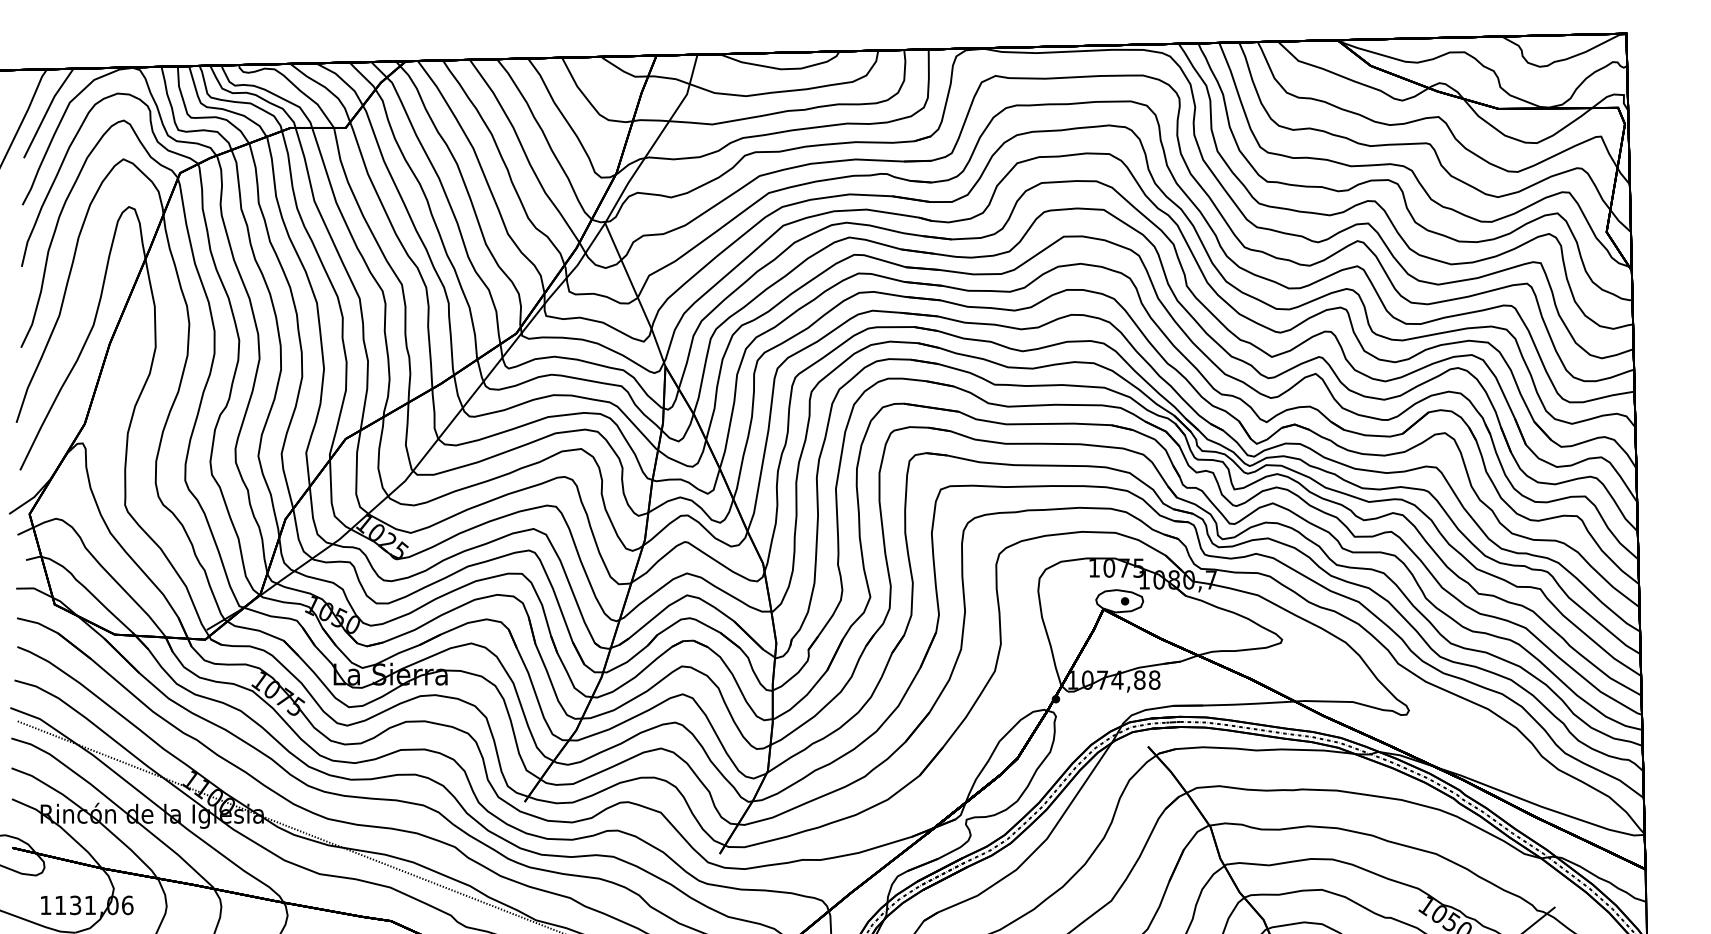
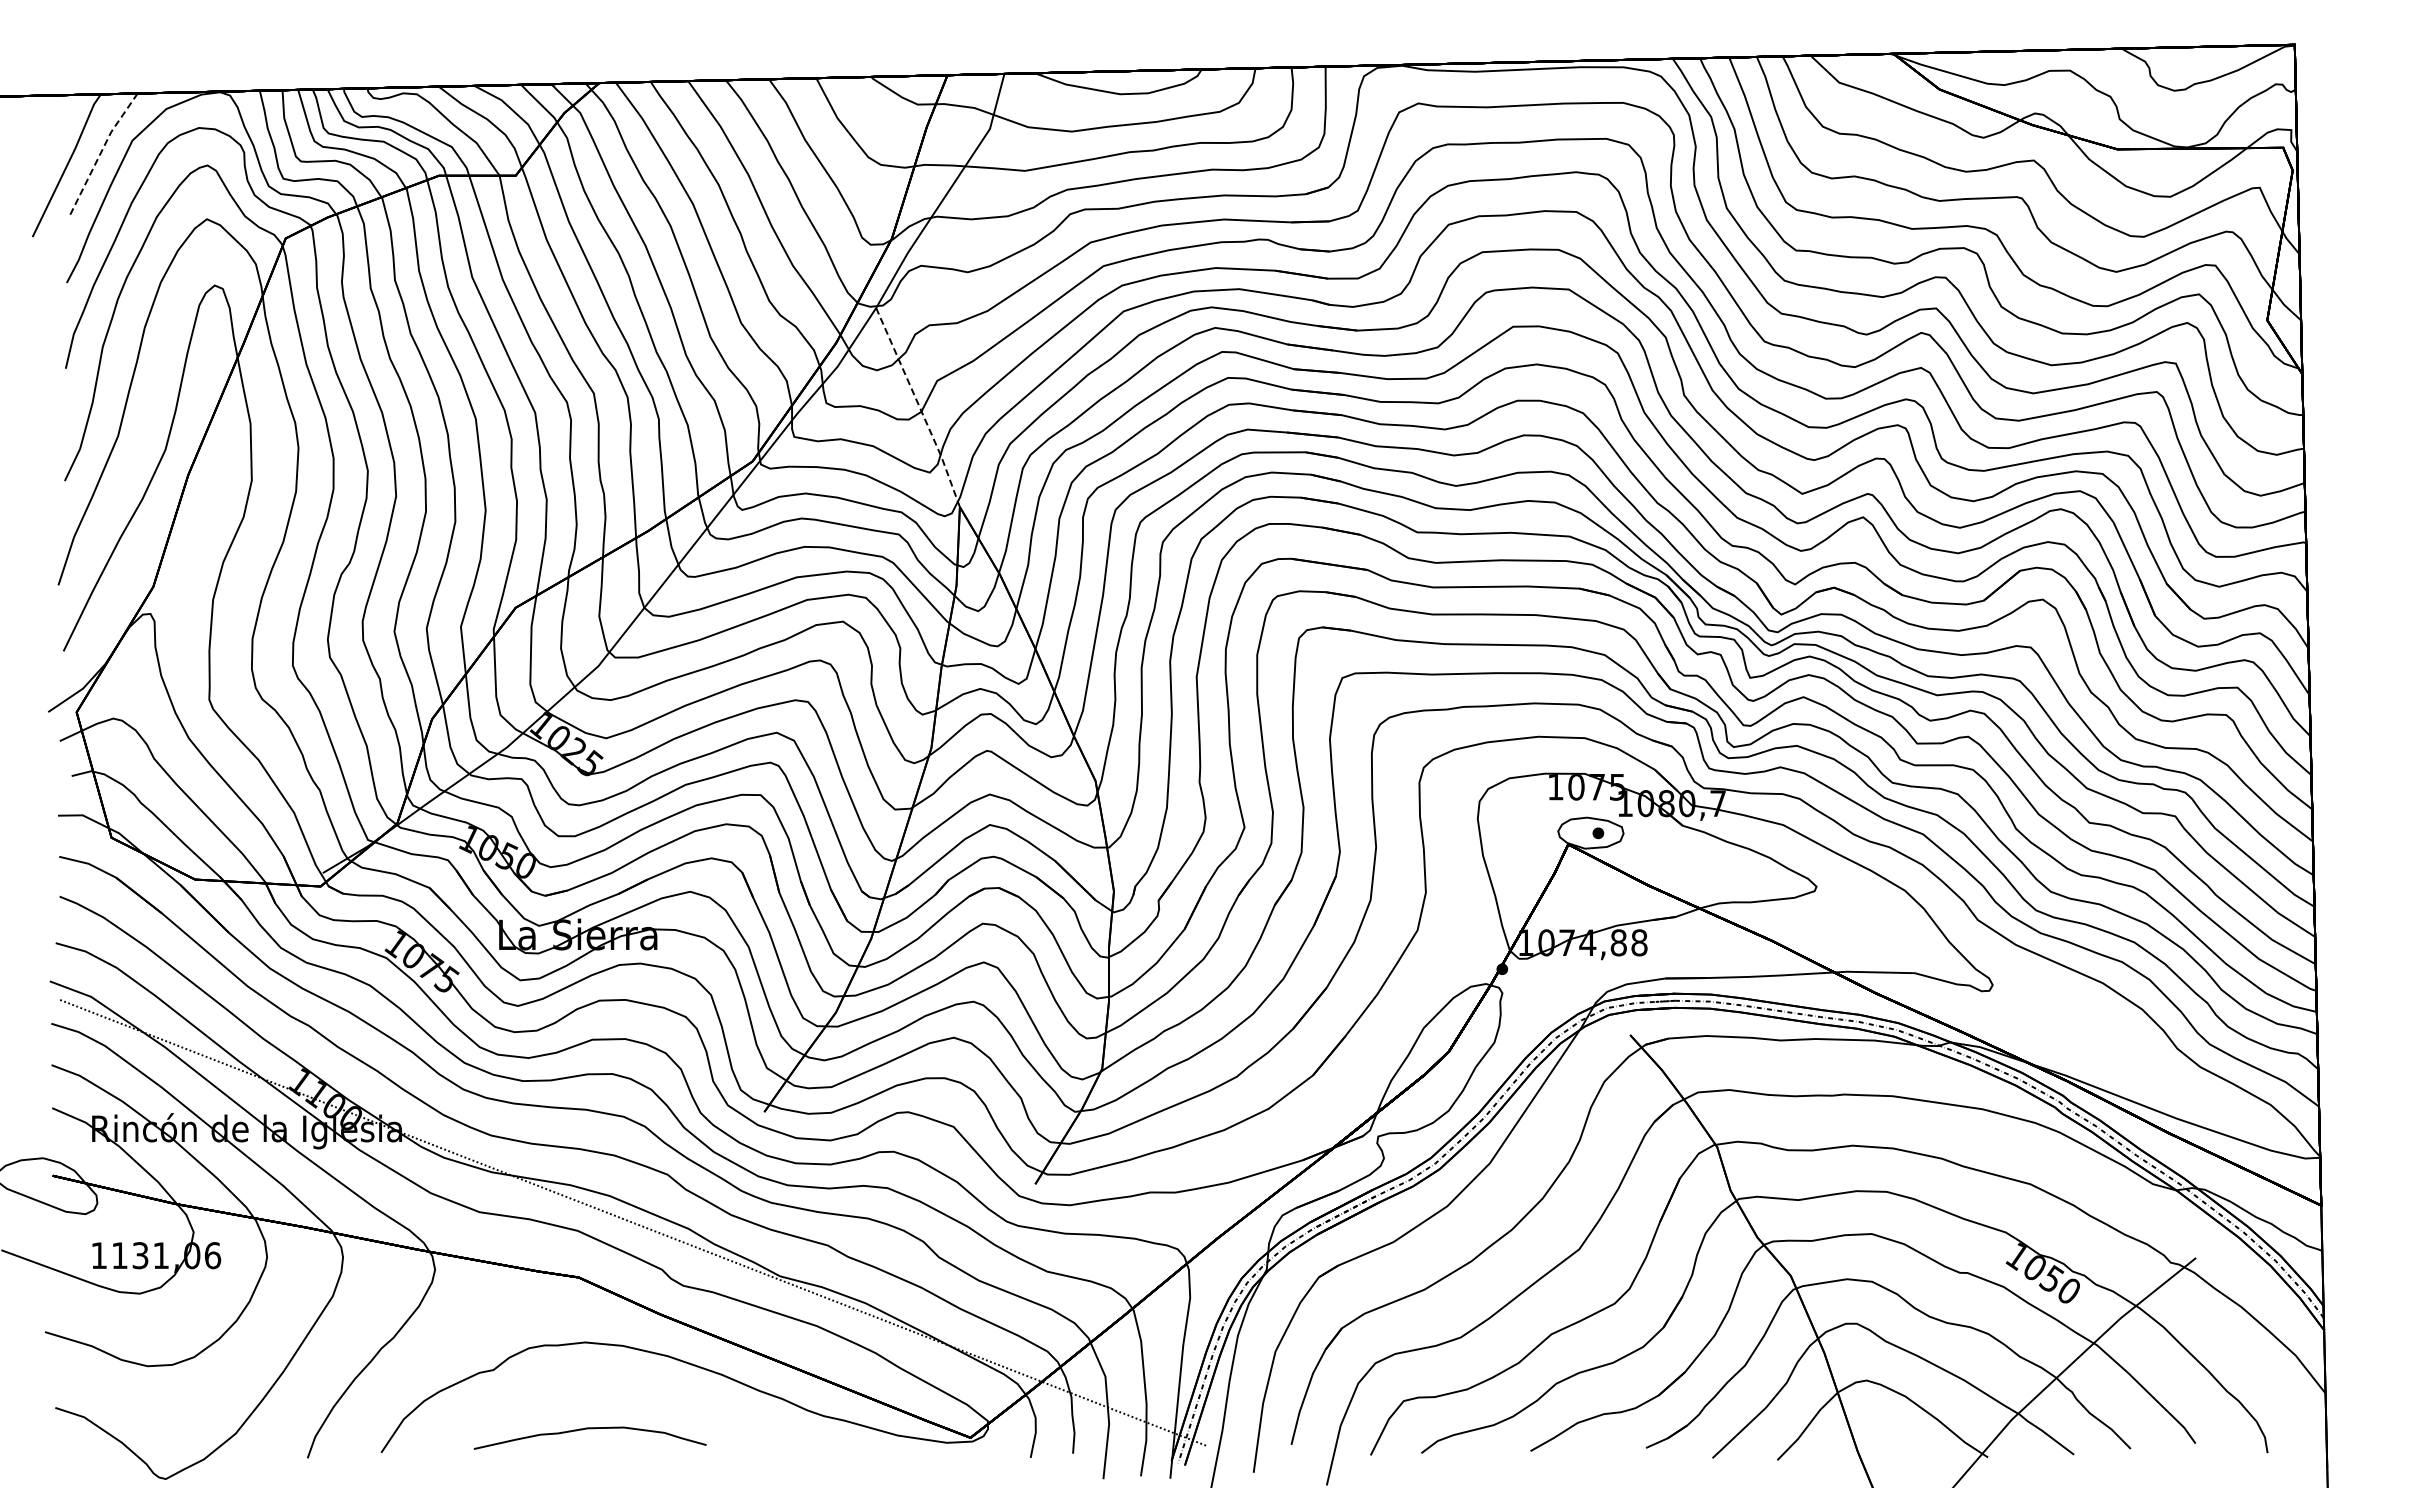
line: (46, 111) -> (100, 153), solid -> dashed
line: (636, 294) -> (919, 407), solid -> dashed

